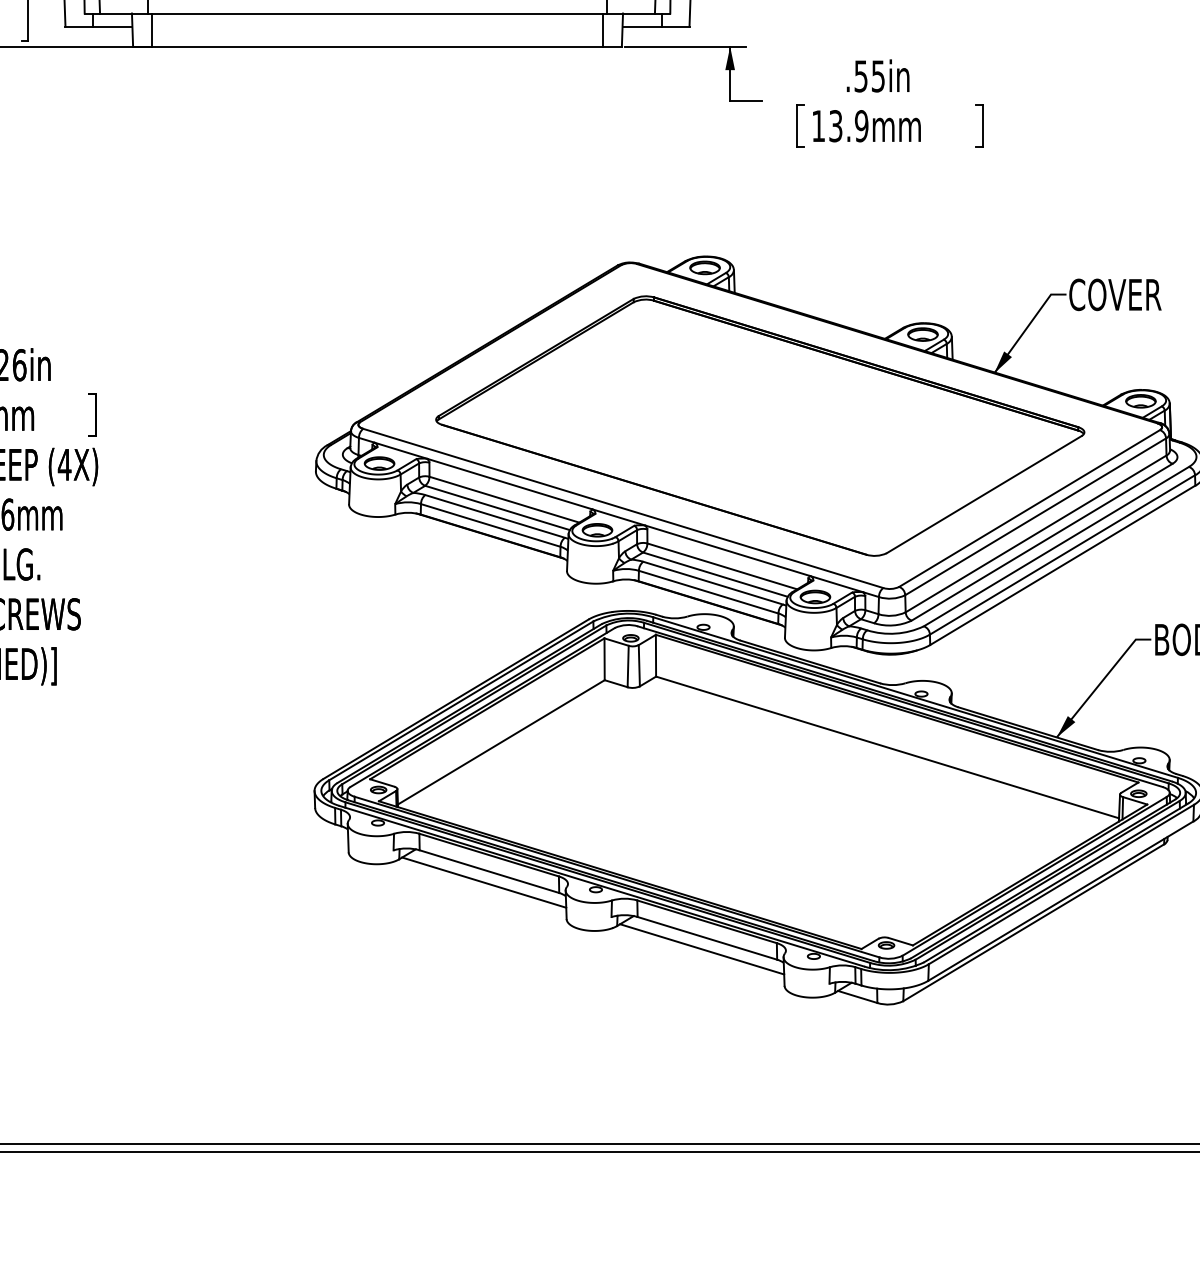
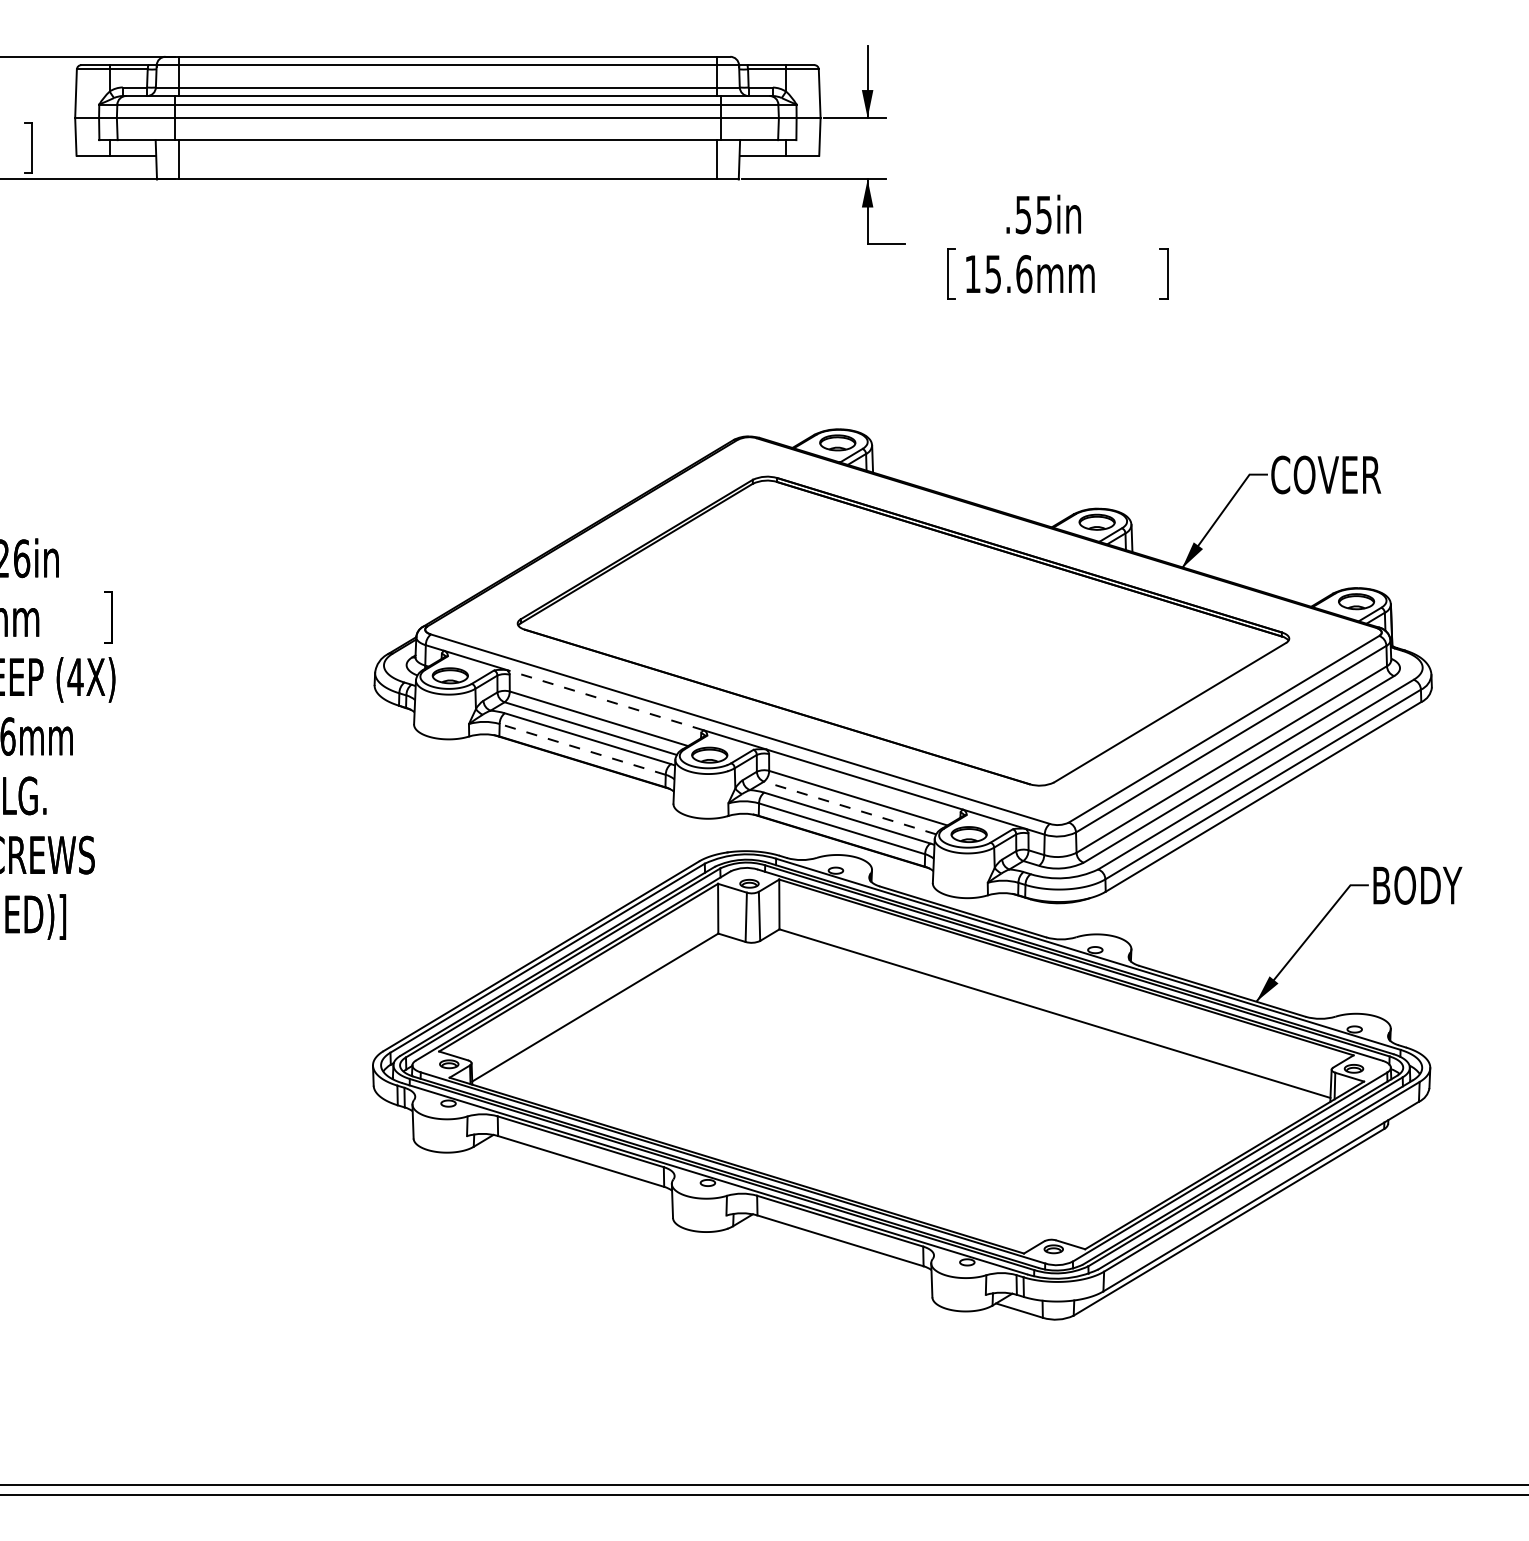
text: (849, 126) -> (1009, 274), 13.9mm -> 15.6mm
line: (509, 484) -> (605, 700), solid -> dashed
line: (490, 525) -> (582, 749), solid -> dashed
line: (714, 574) -> (849, 807), solid -> dashed
line: (483, 882) -> (574, 1174), removed
line: (701, 948) -> (833, 1253), removed

